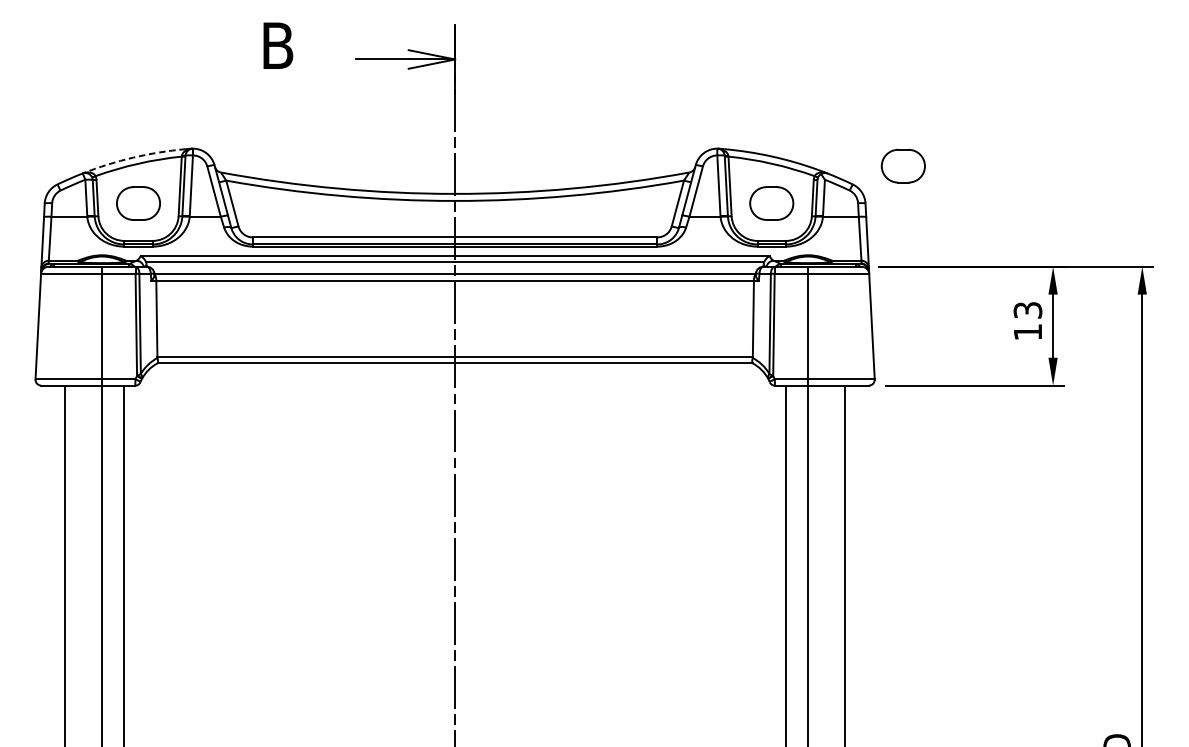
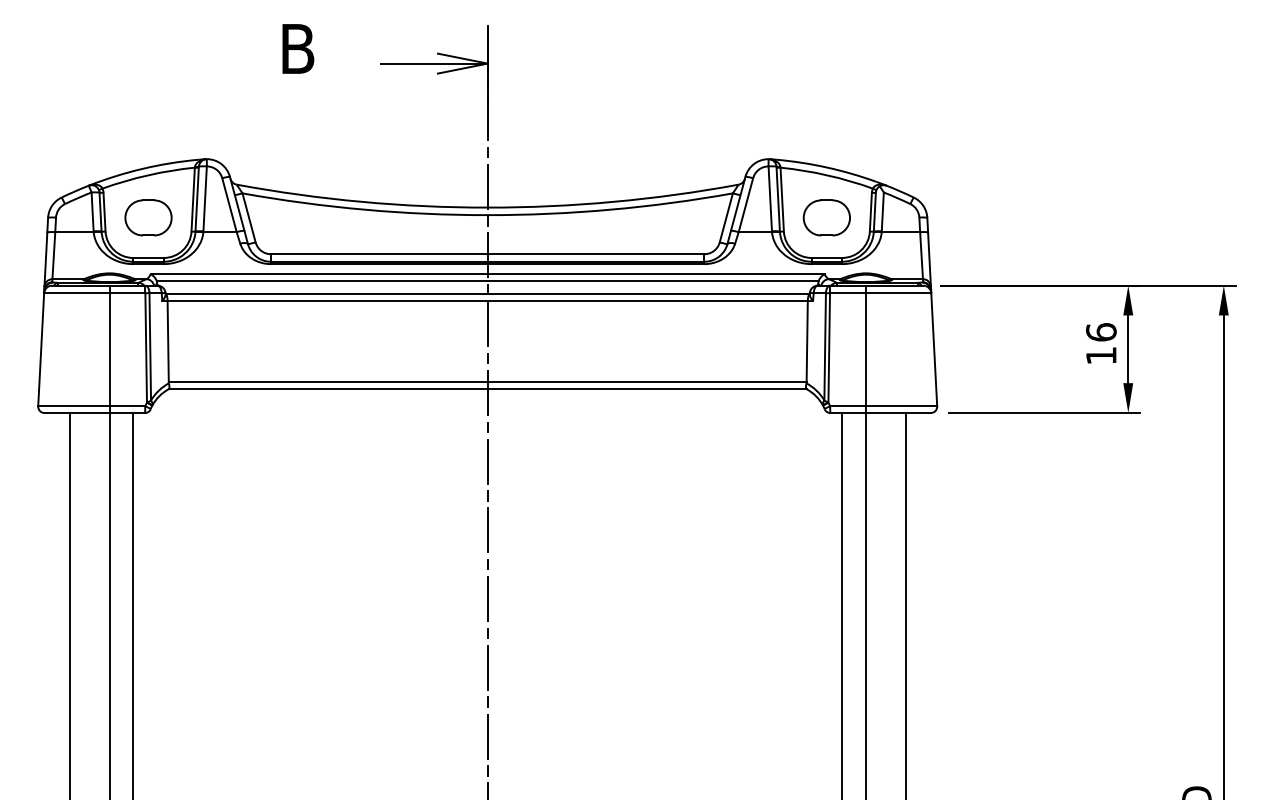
arc: (133, 157) -> (143, 168), dashed -> solid
part: (903, 165) -> (967, 177), removed
text: (1028, 310) -> (1101, 332), 13 -> 16

